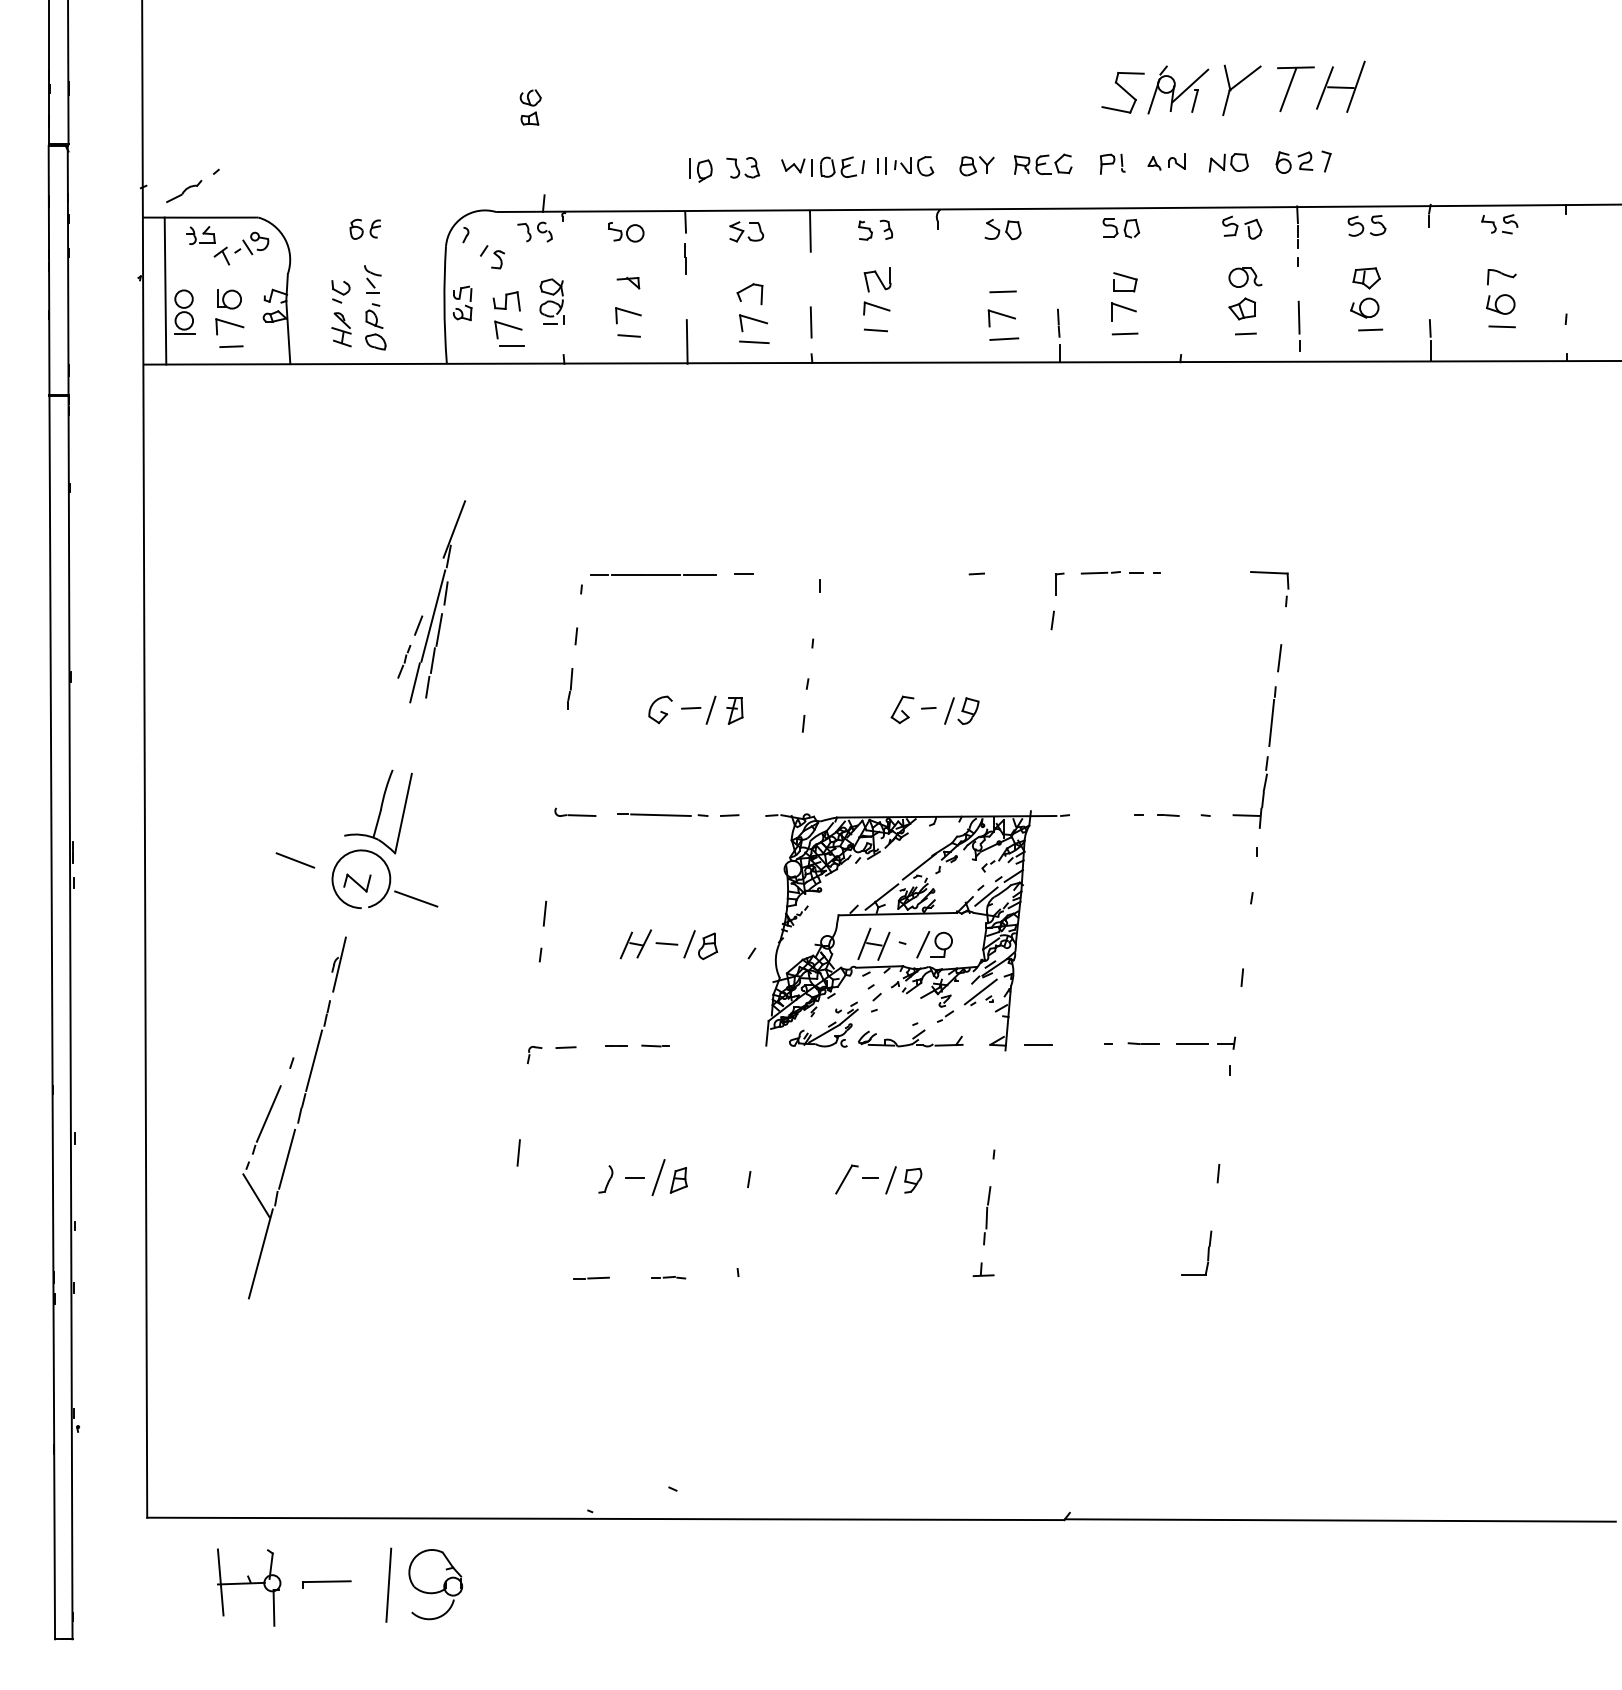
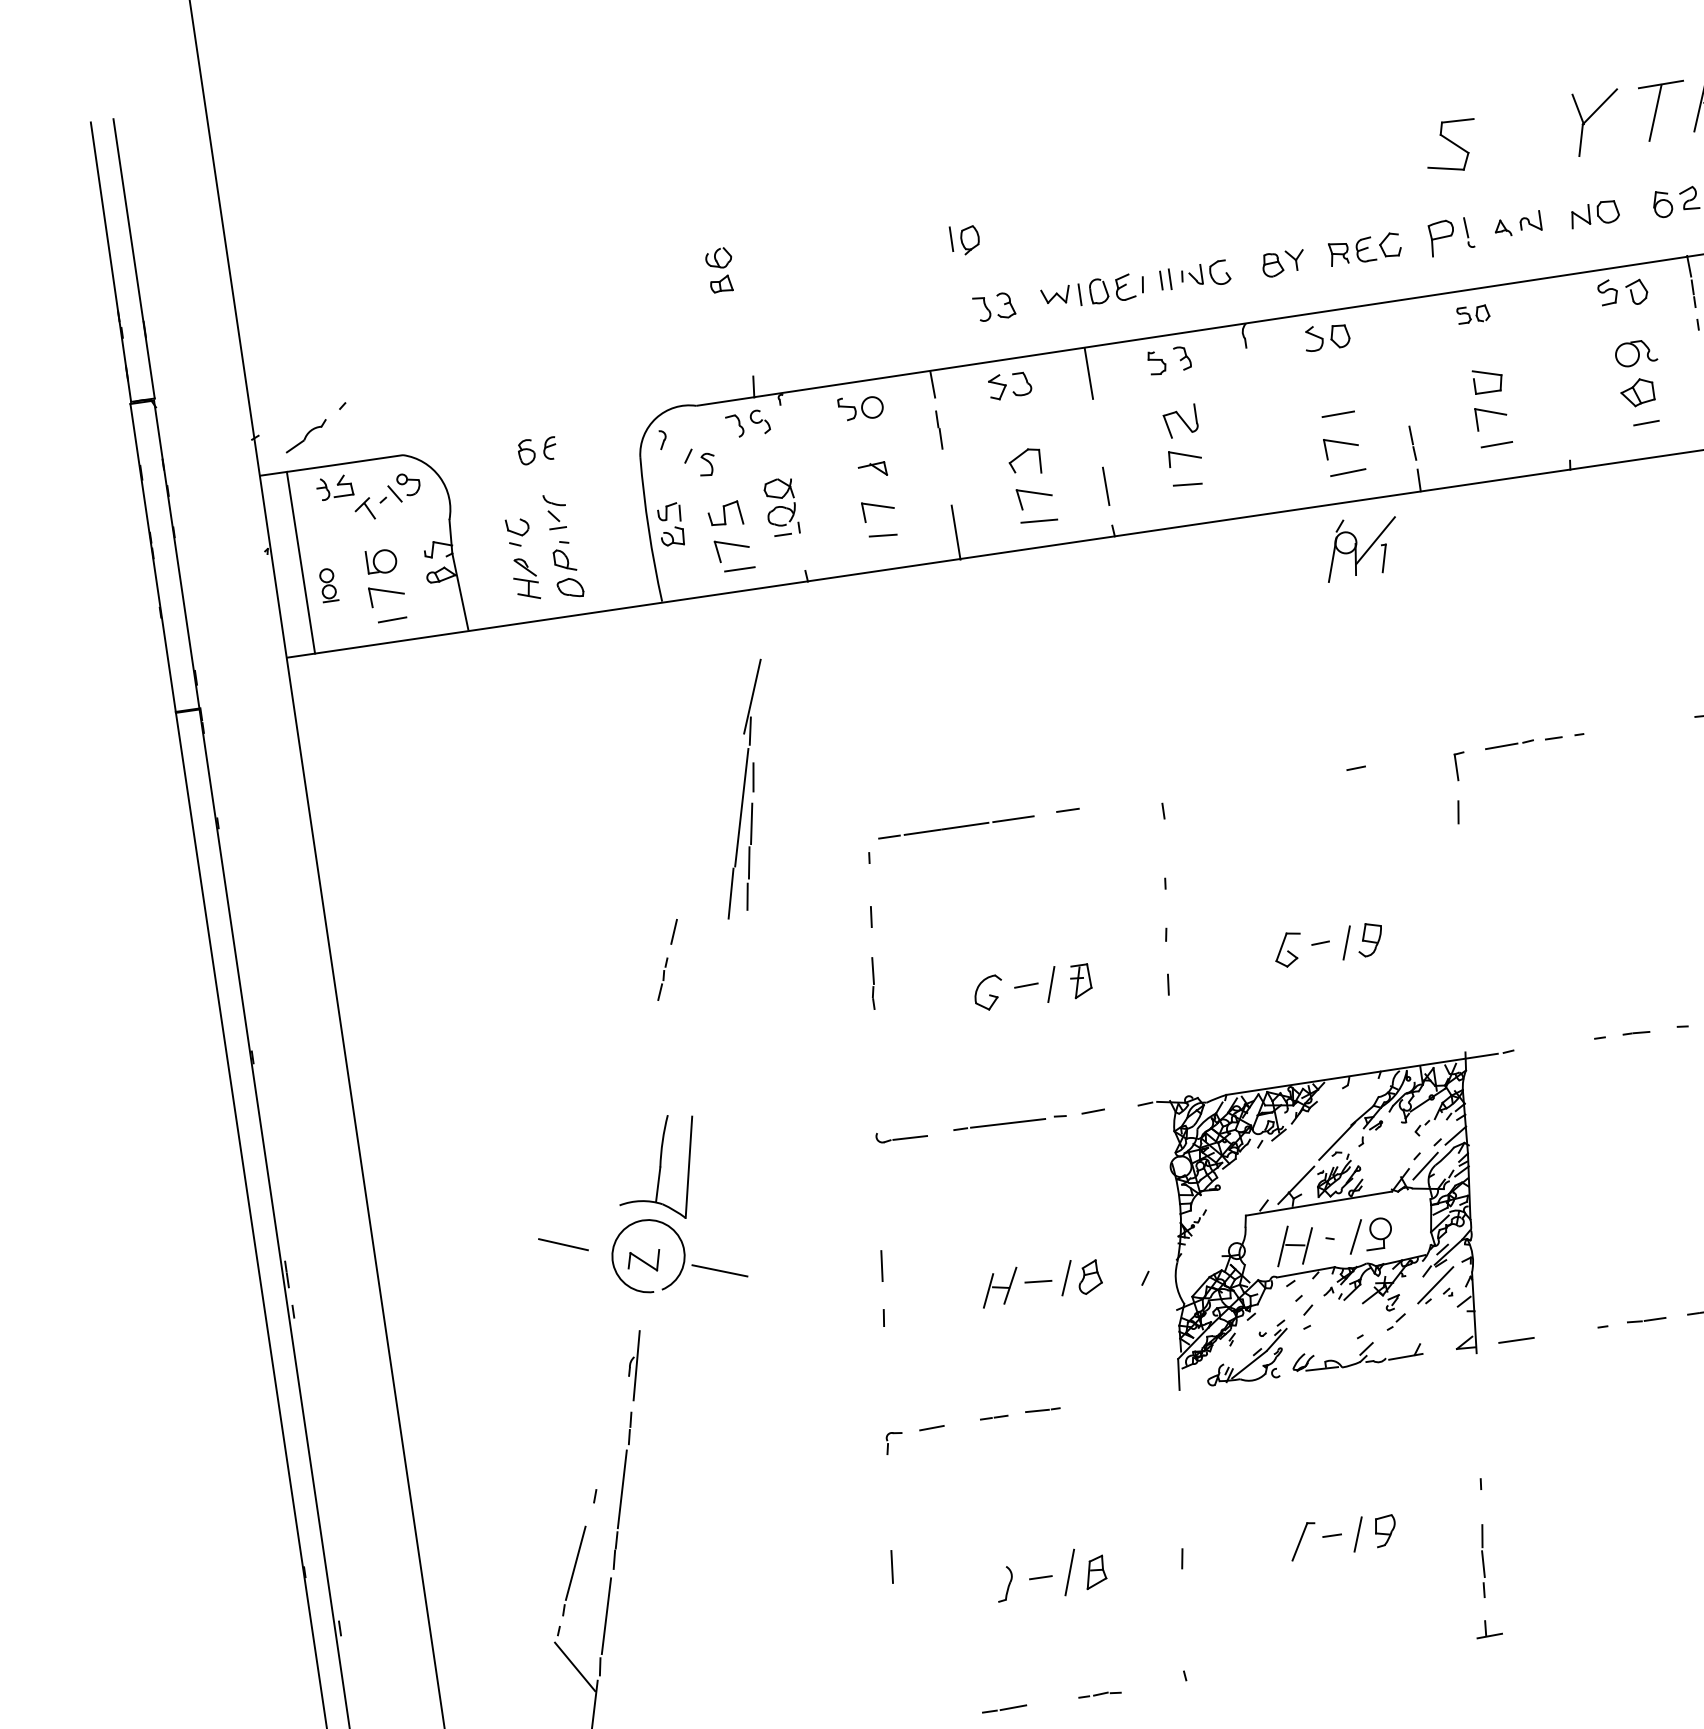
part: (1178, 89) -> (1361, 546), moved
part: (1112, 163) -> (1450, 235), size x1.4
part: (700, 170) -> (964, 240), moved
part: (1121, 228) -> (1473, 314), size x0.7
part: (184, 311) -> (328, 584), size x0.6
part: (437, 601) -> (744, 788), moved

